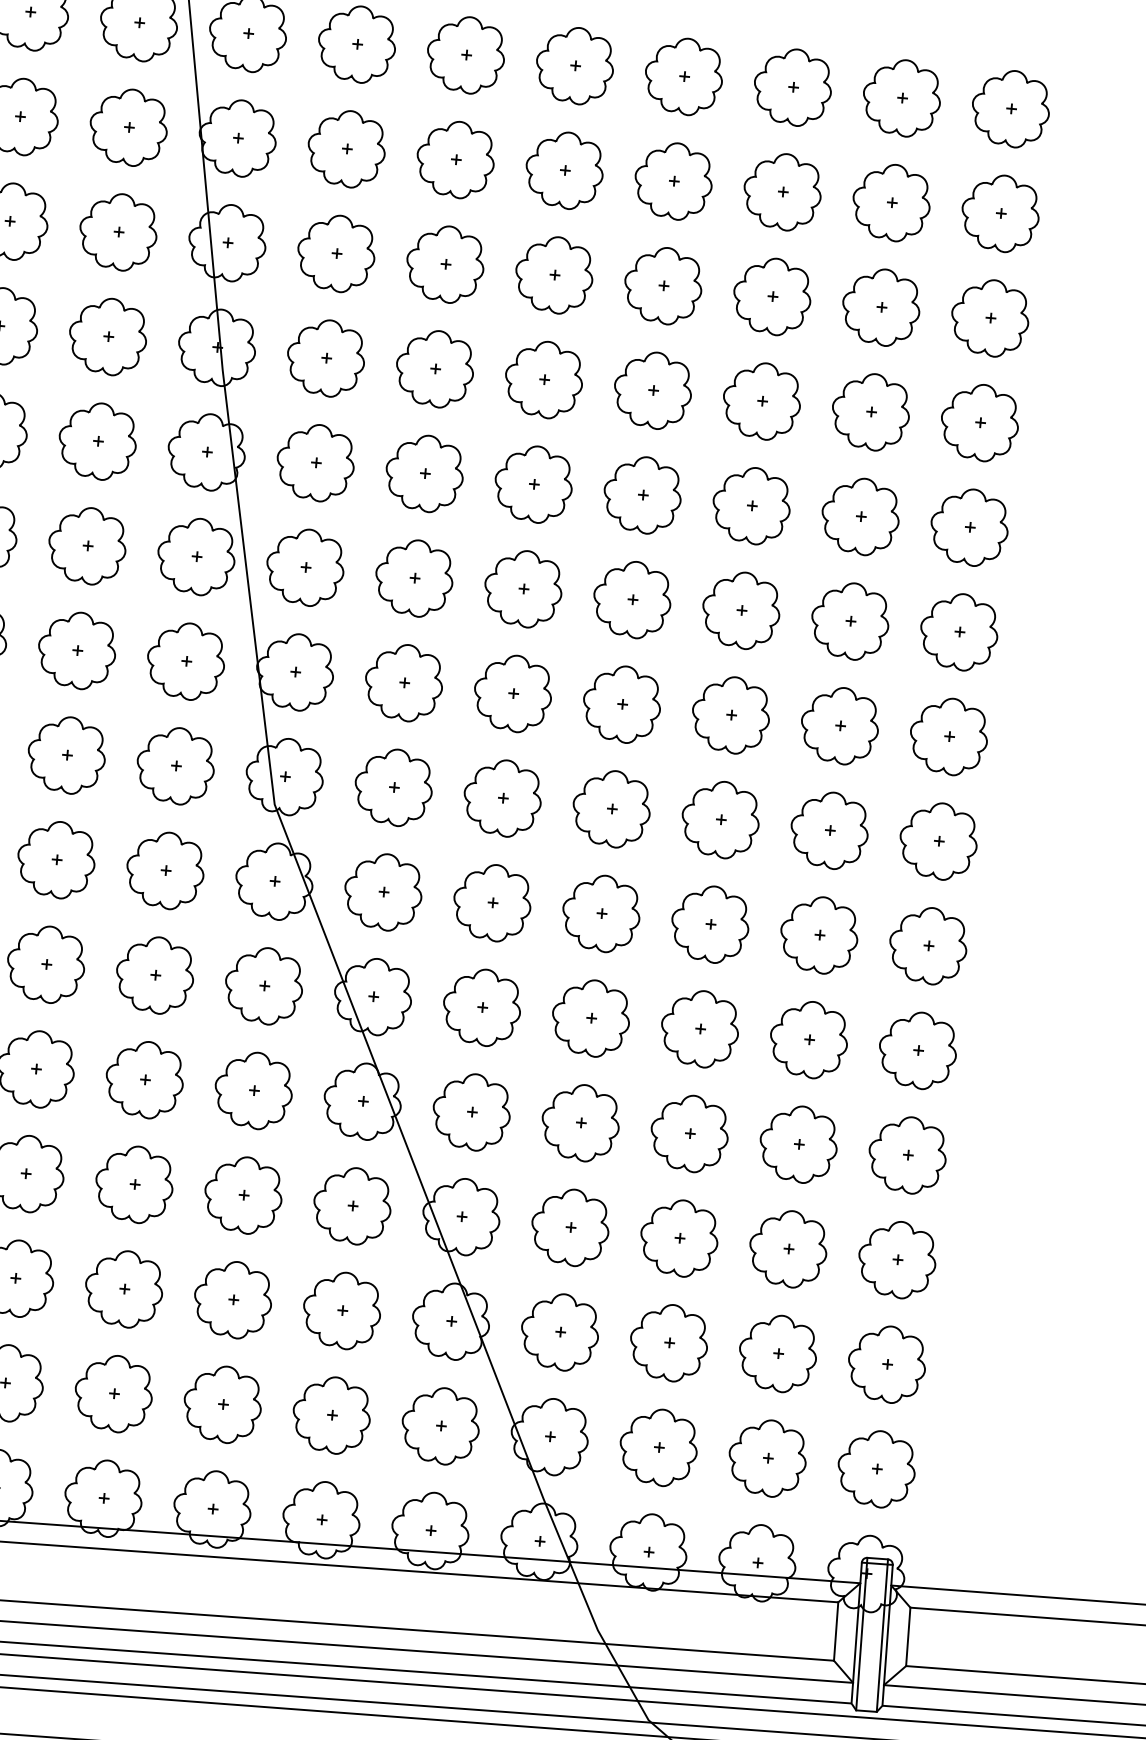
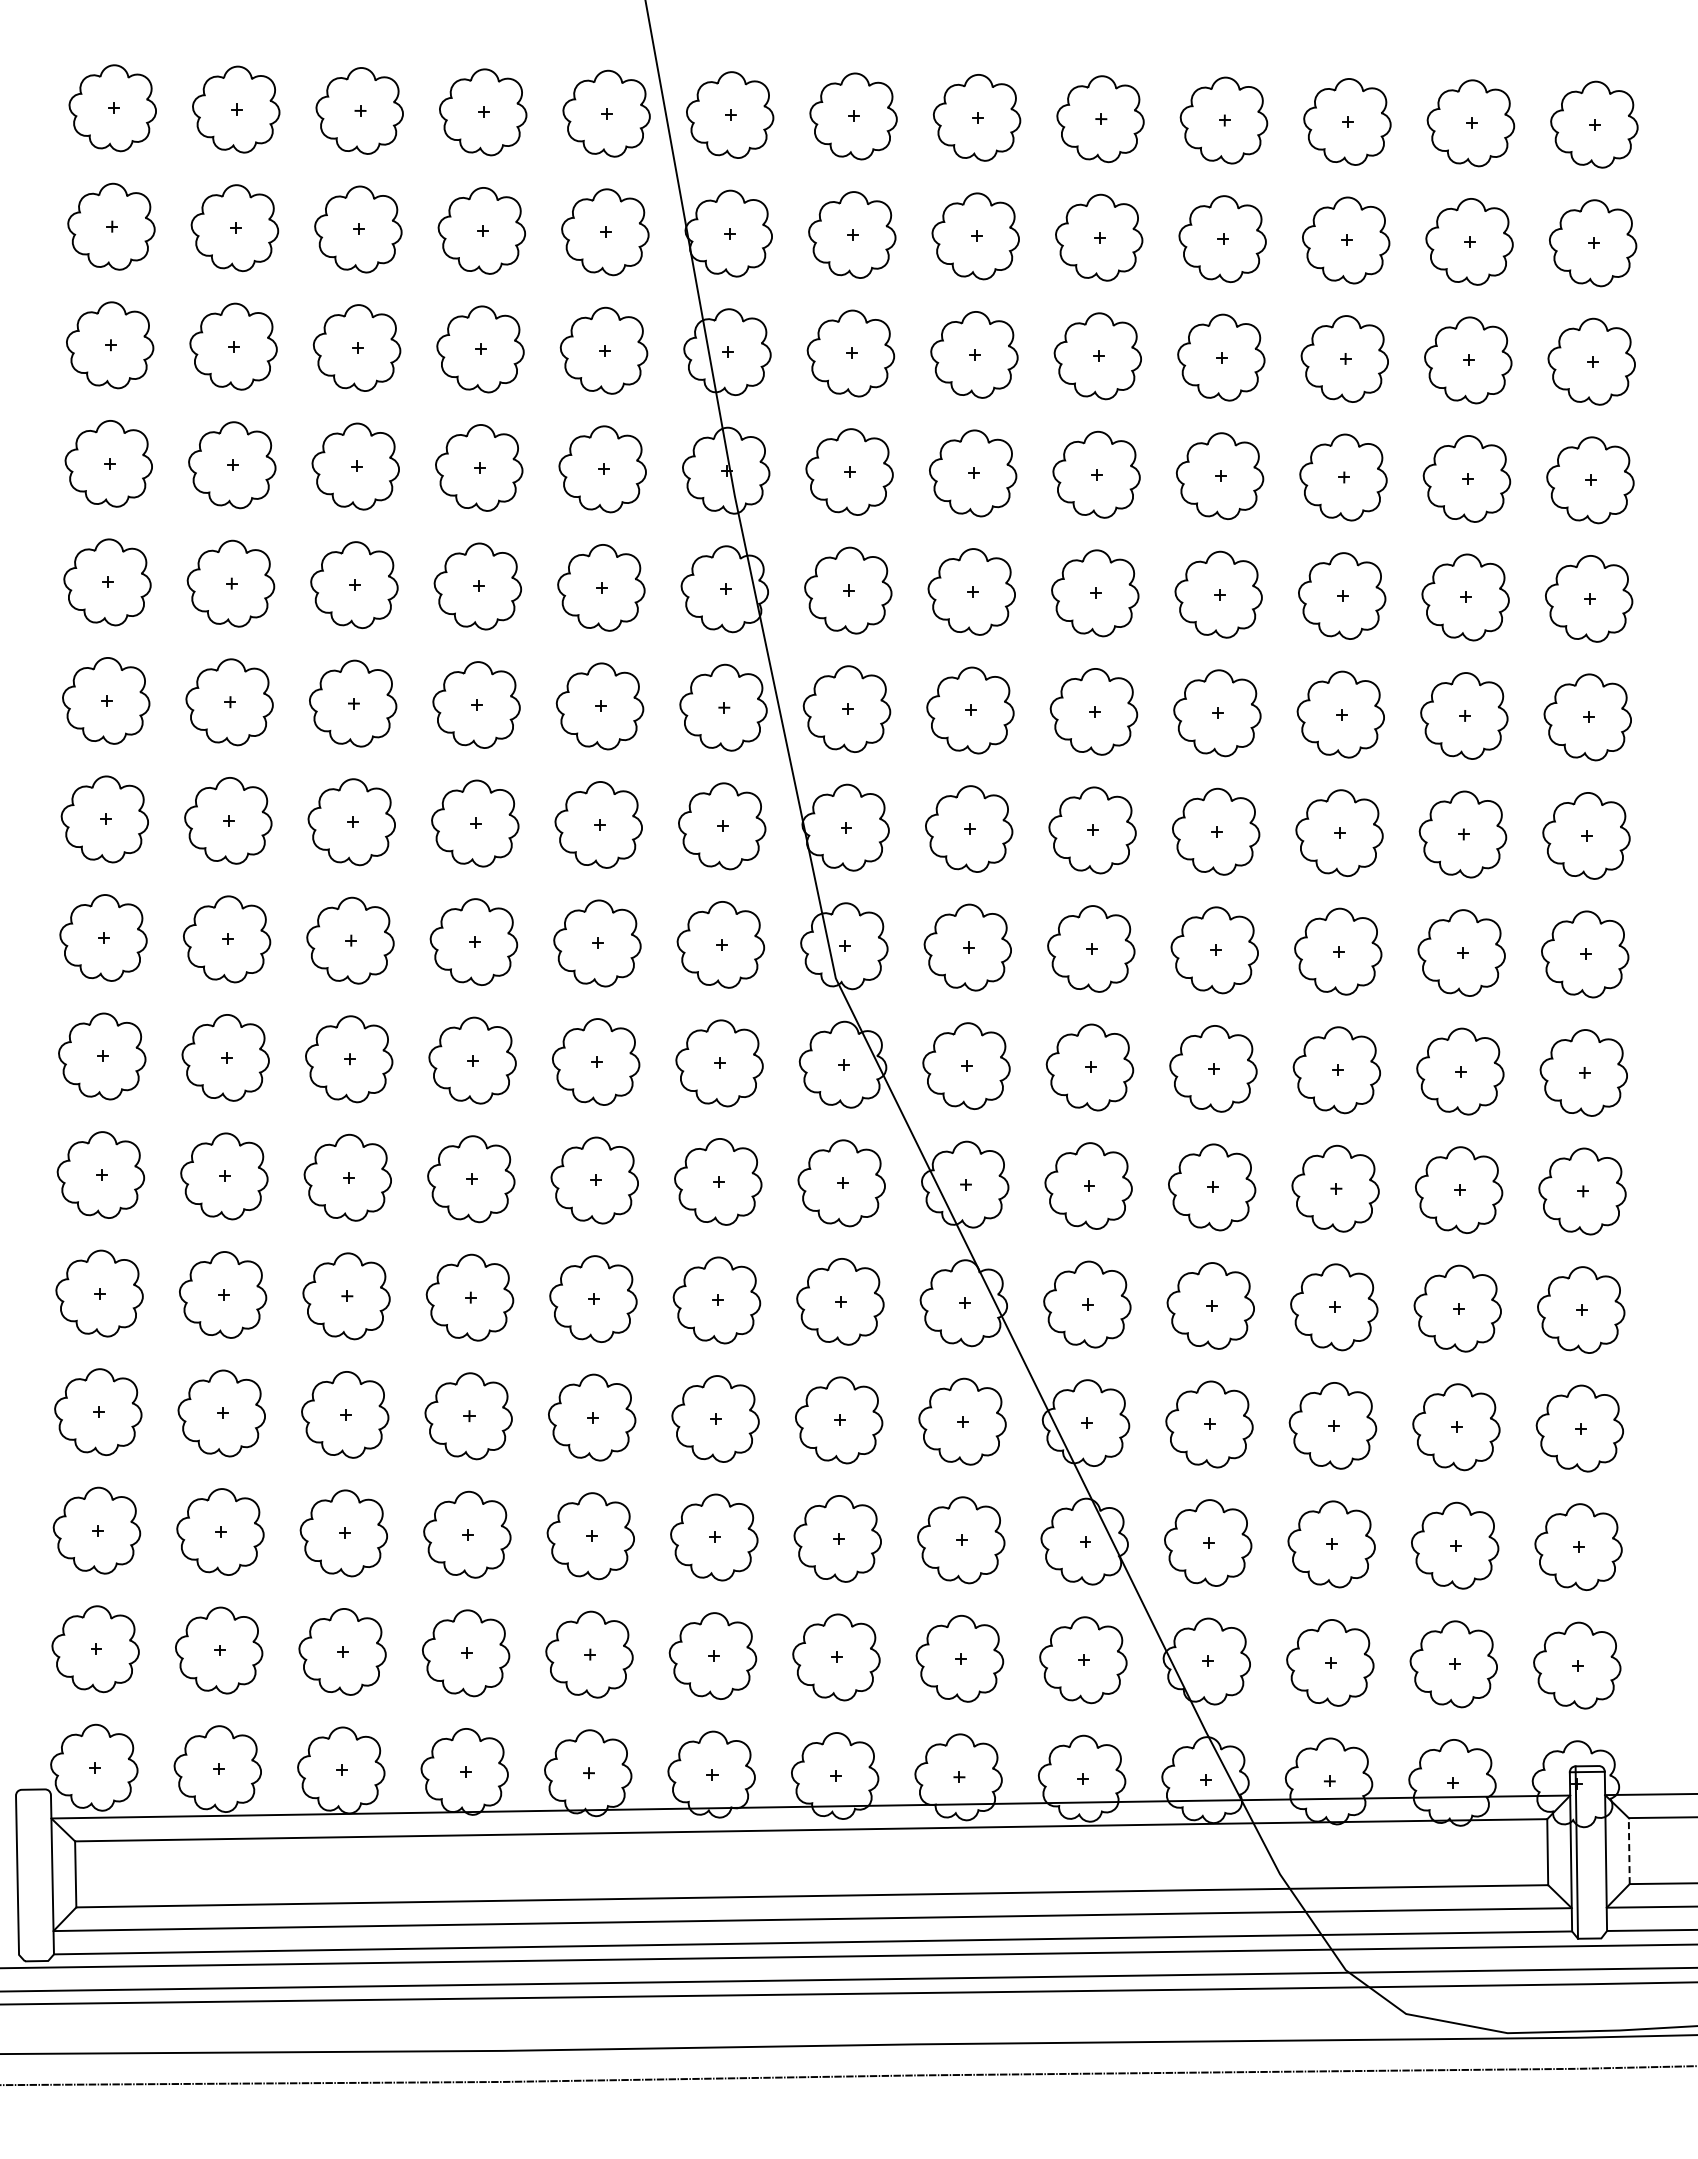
line: (881, 1635) -> (1599, 1852), removed
line: (908, 1636) -> (1629, 1850), solid -> dashed

